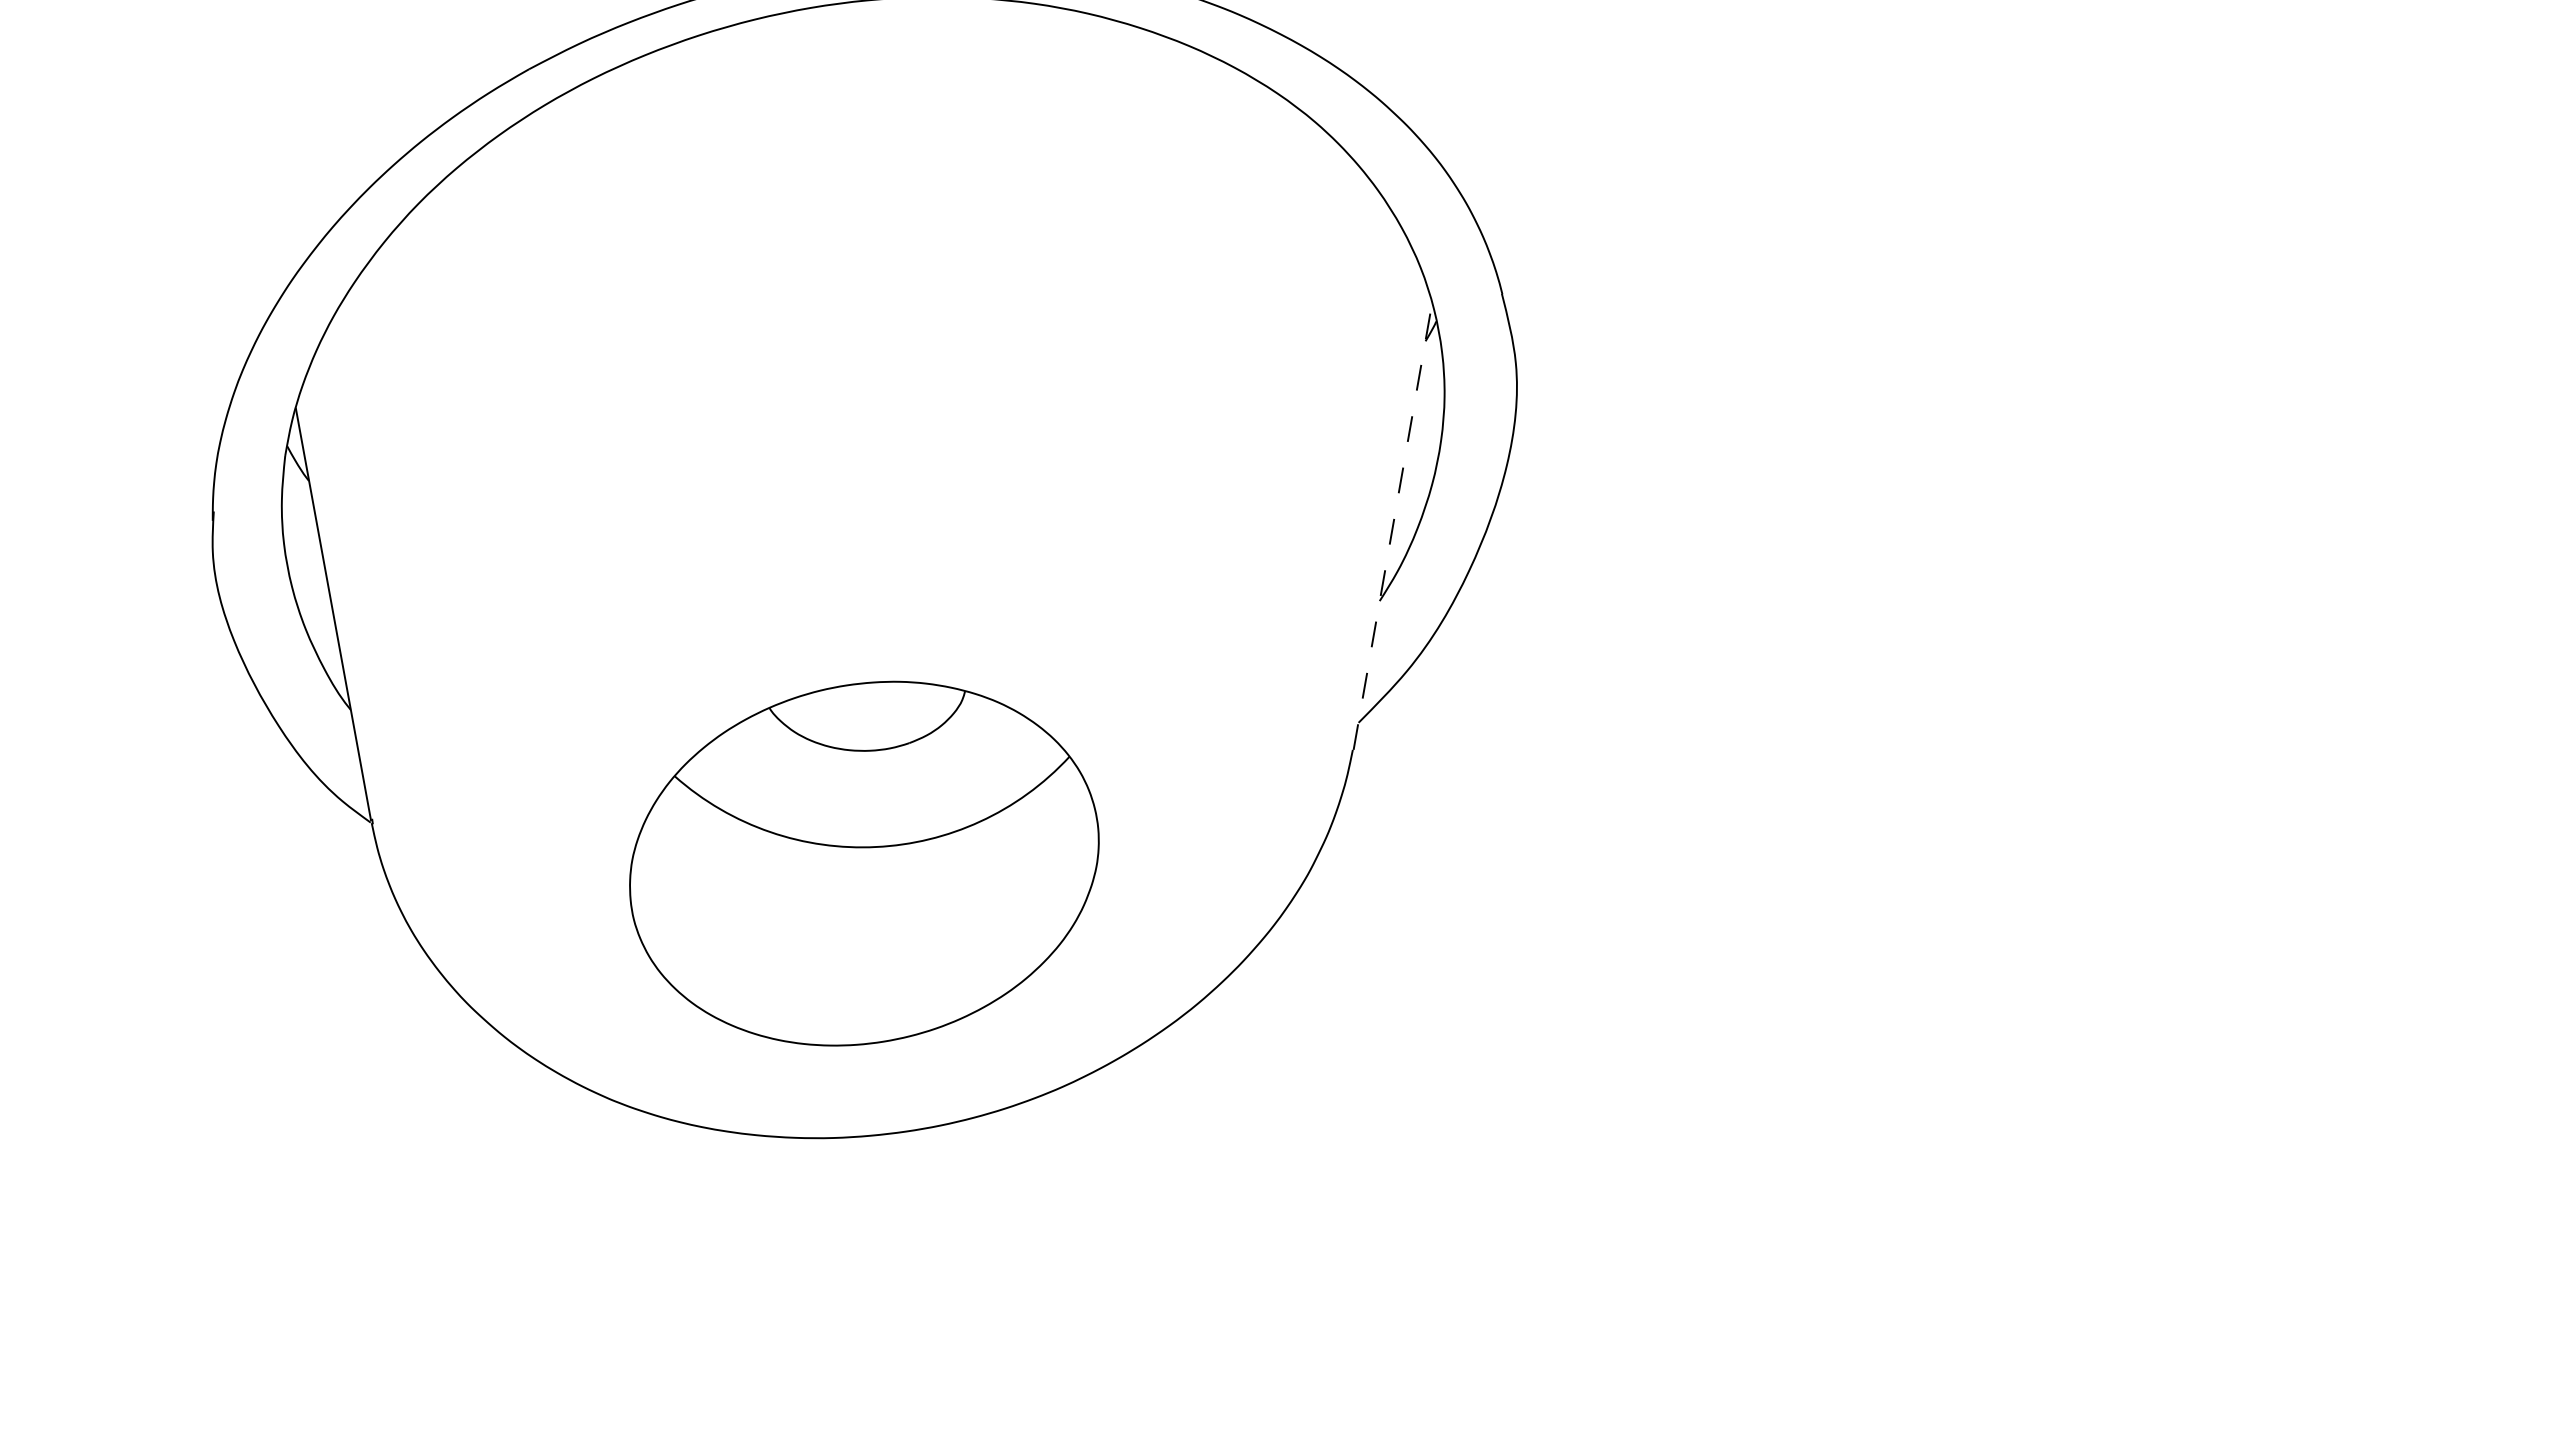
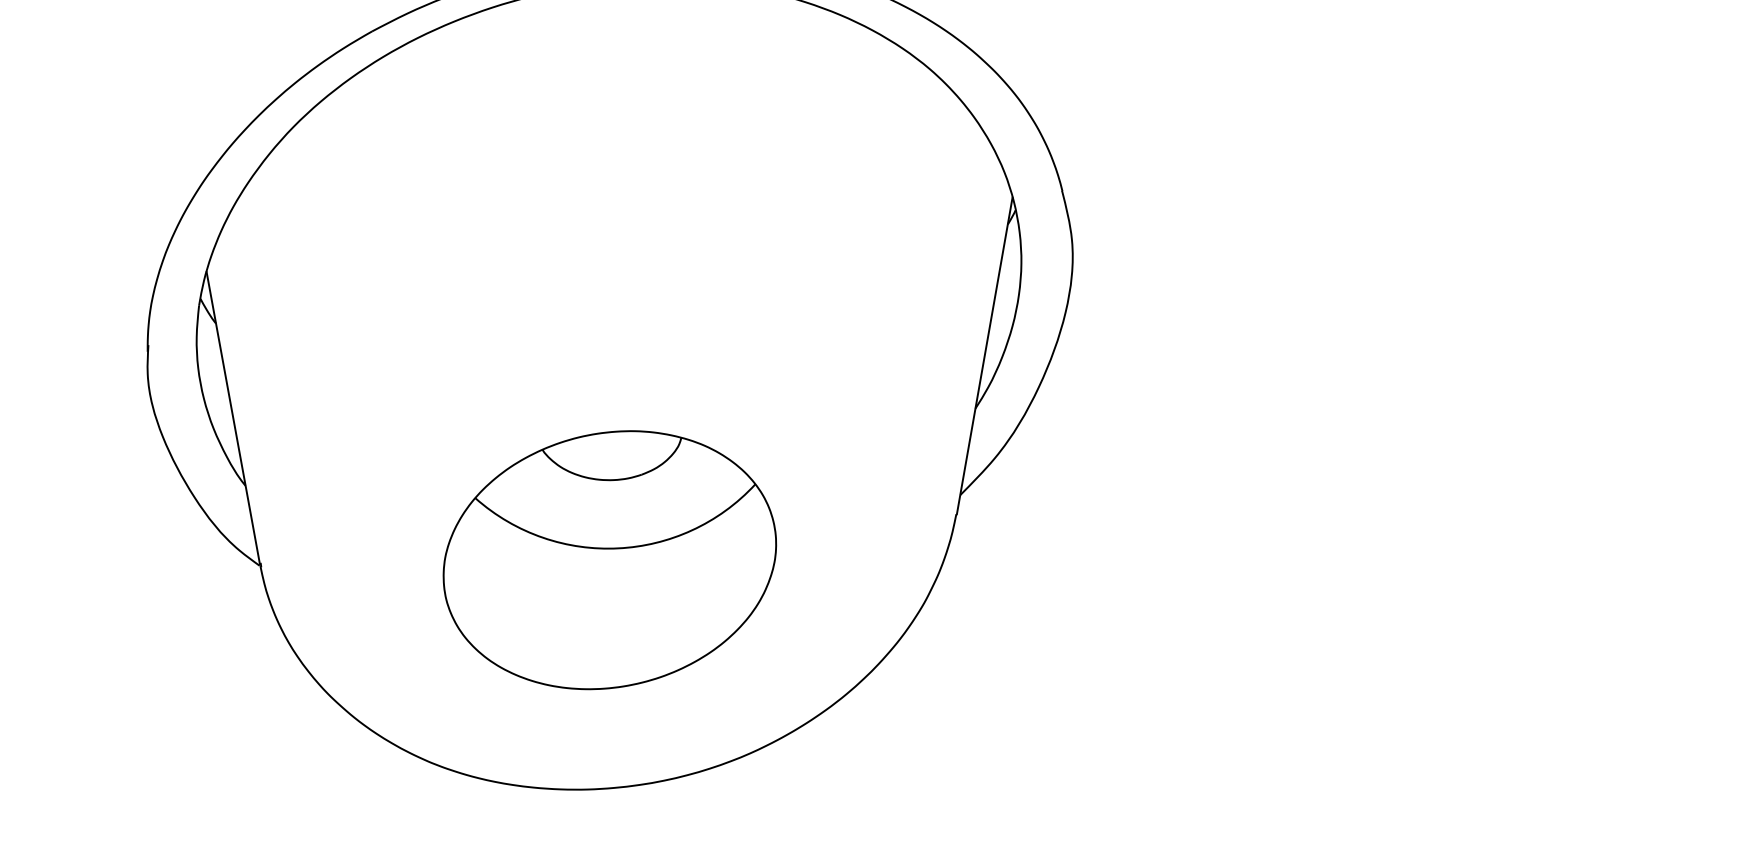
line: (1392, 526) -> (984, 355), dashed -> solid
part: (864, 863) -> (609, 560), moved

